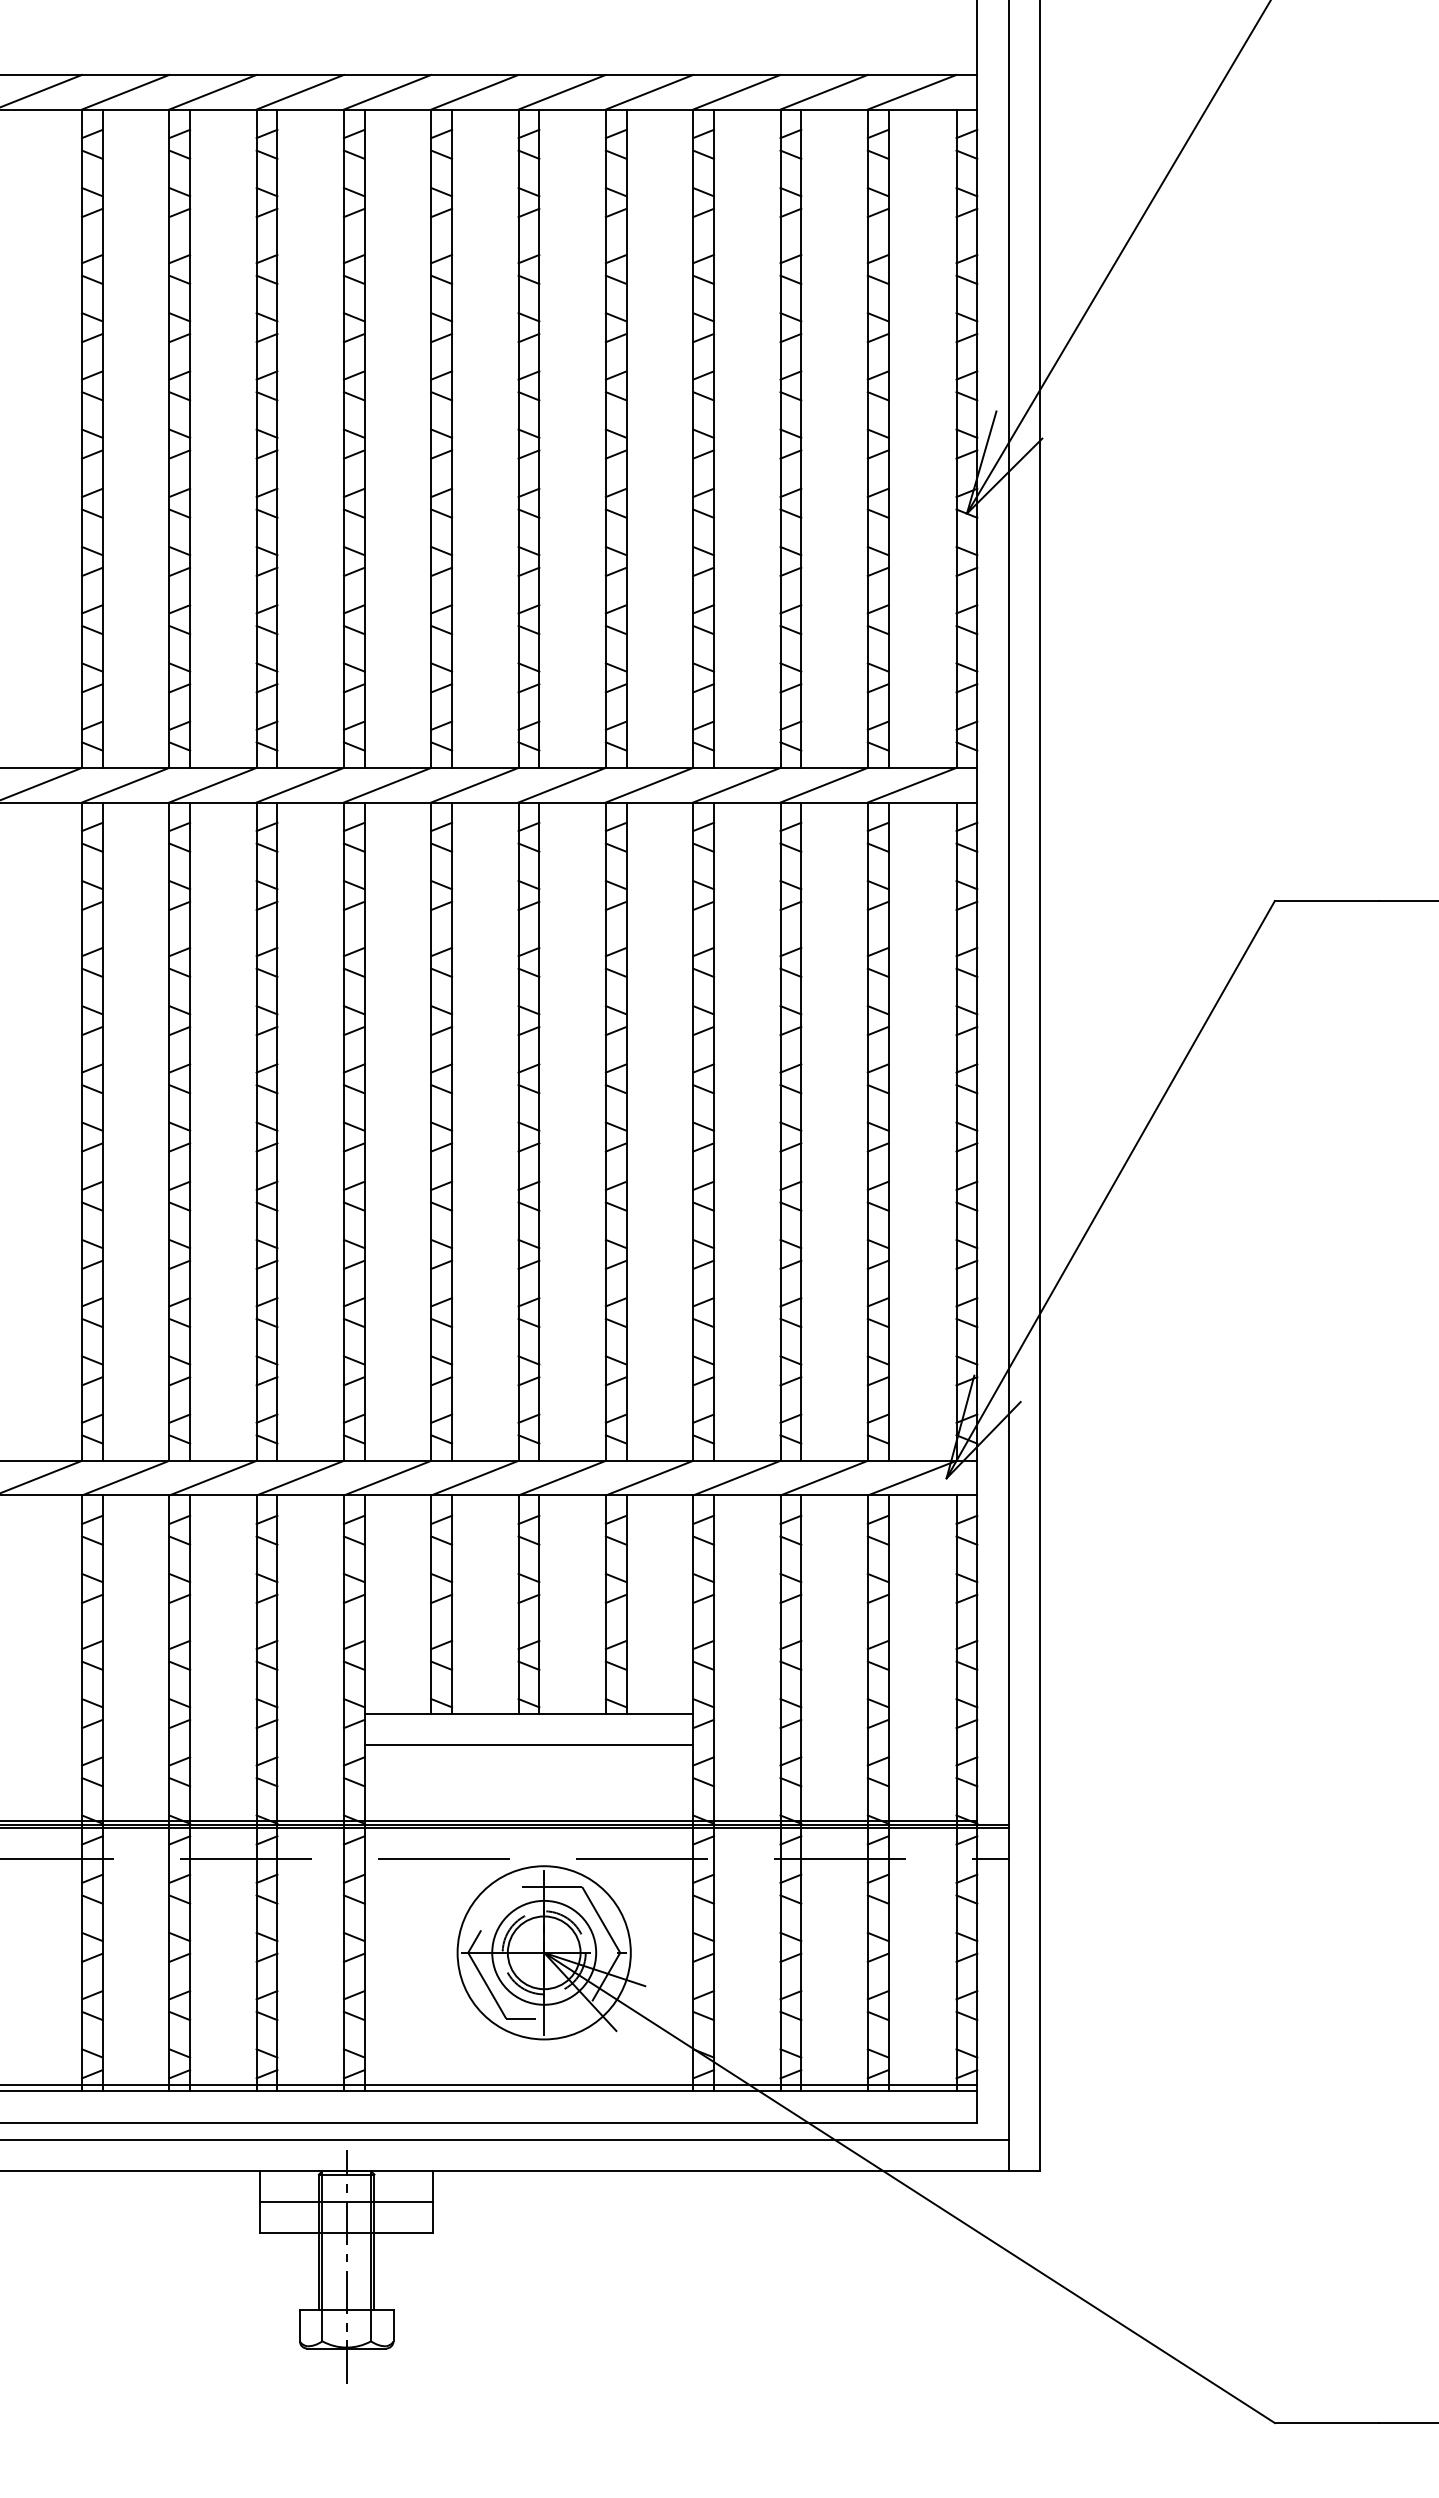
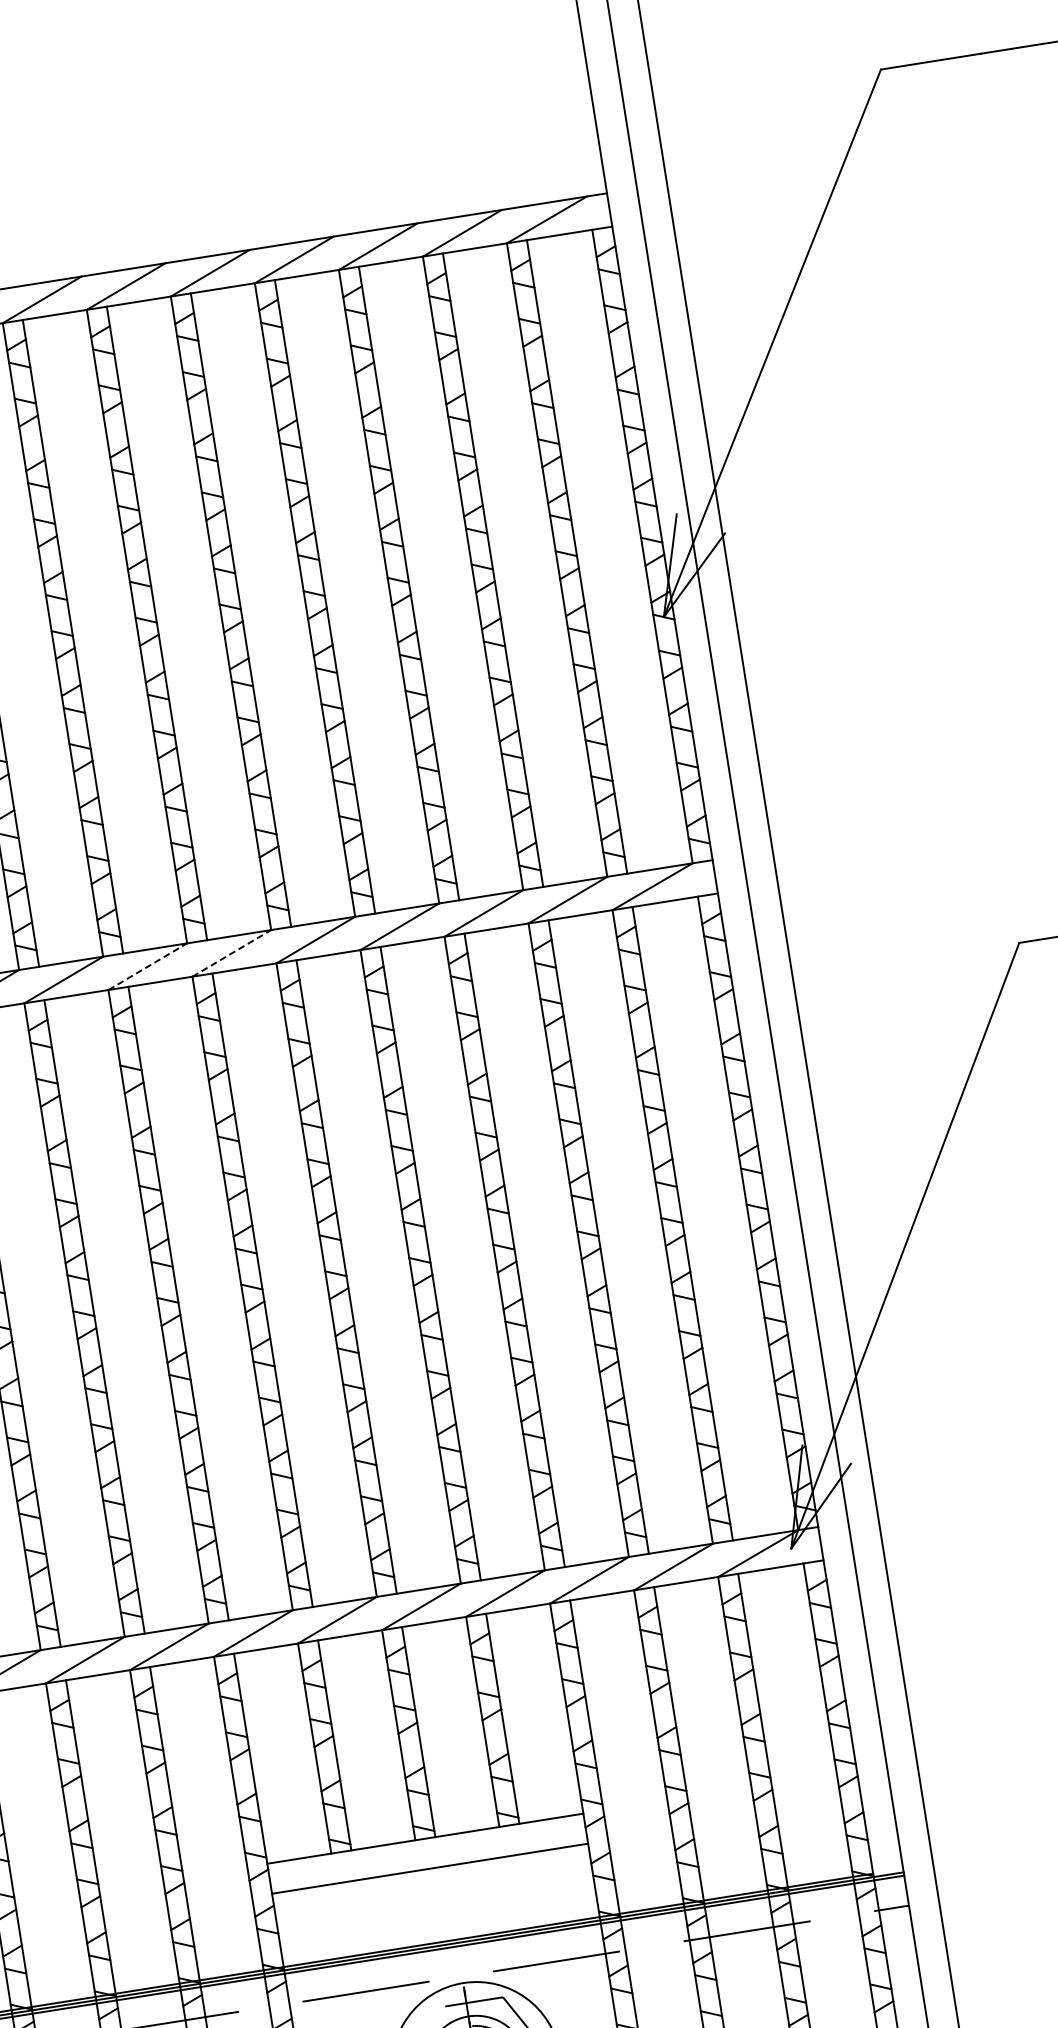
line: (387, 785) -> (147, 967), solid -> dashed
line: (474, 785) -> (231, 953), solid -> dashed

